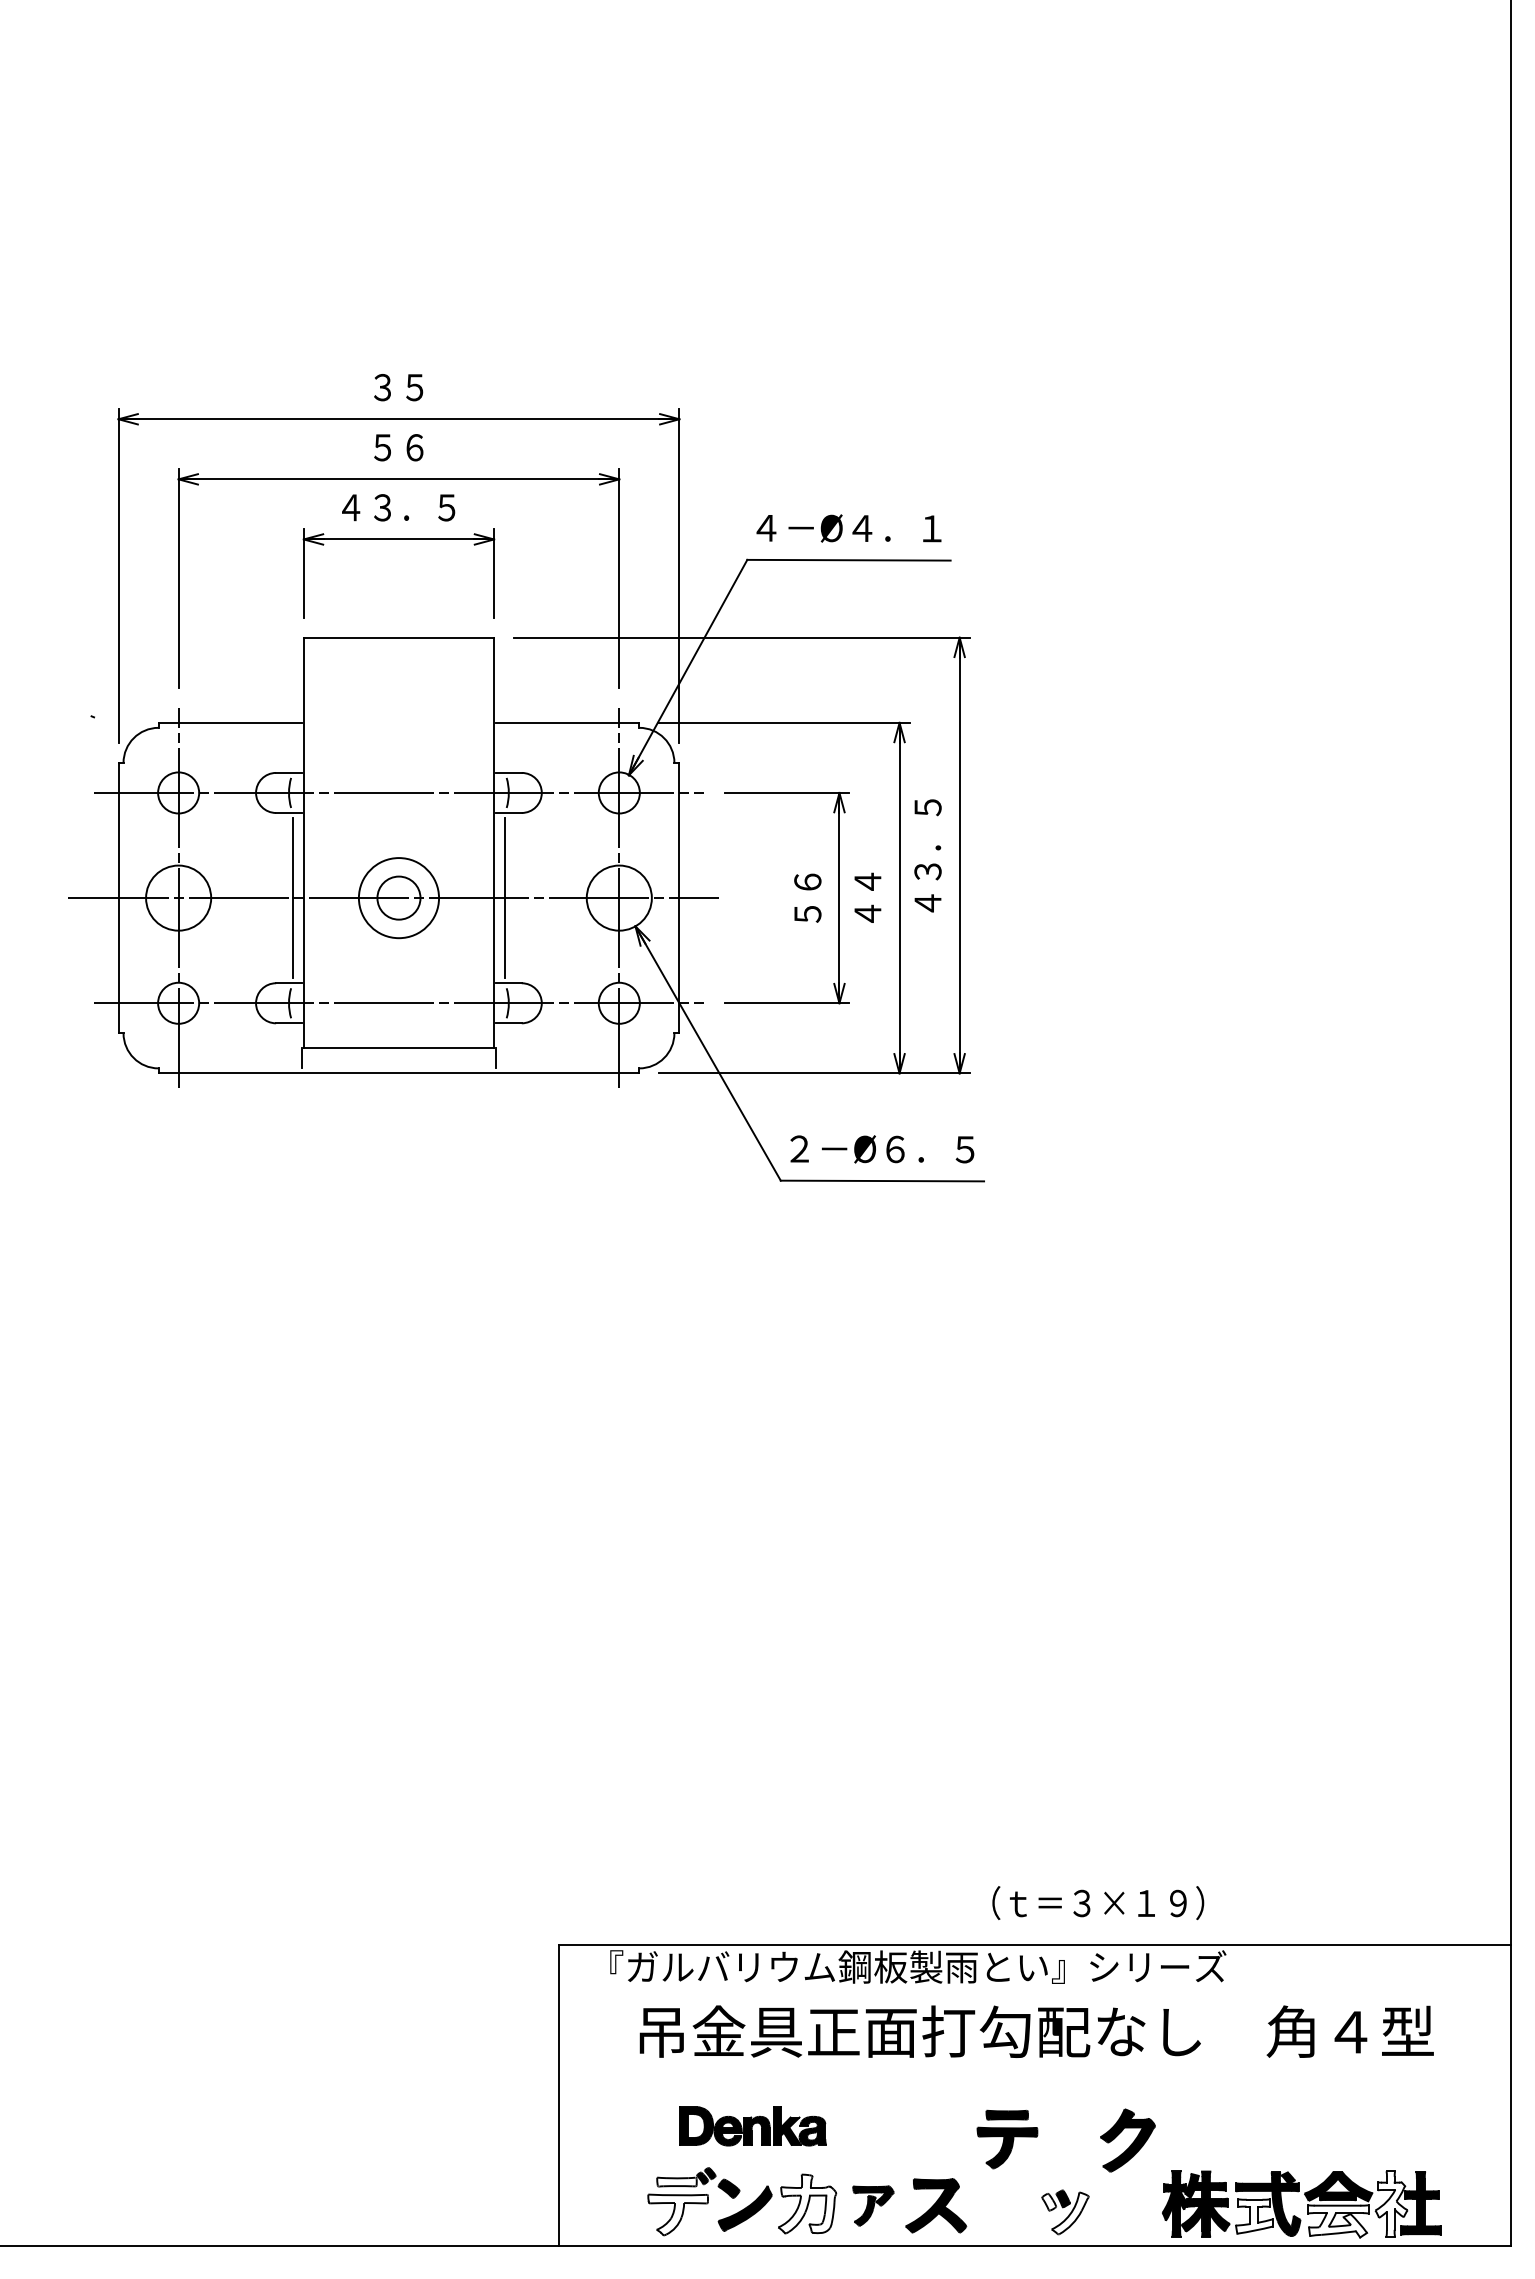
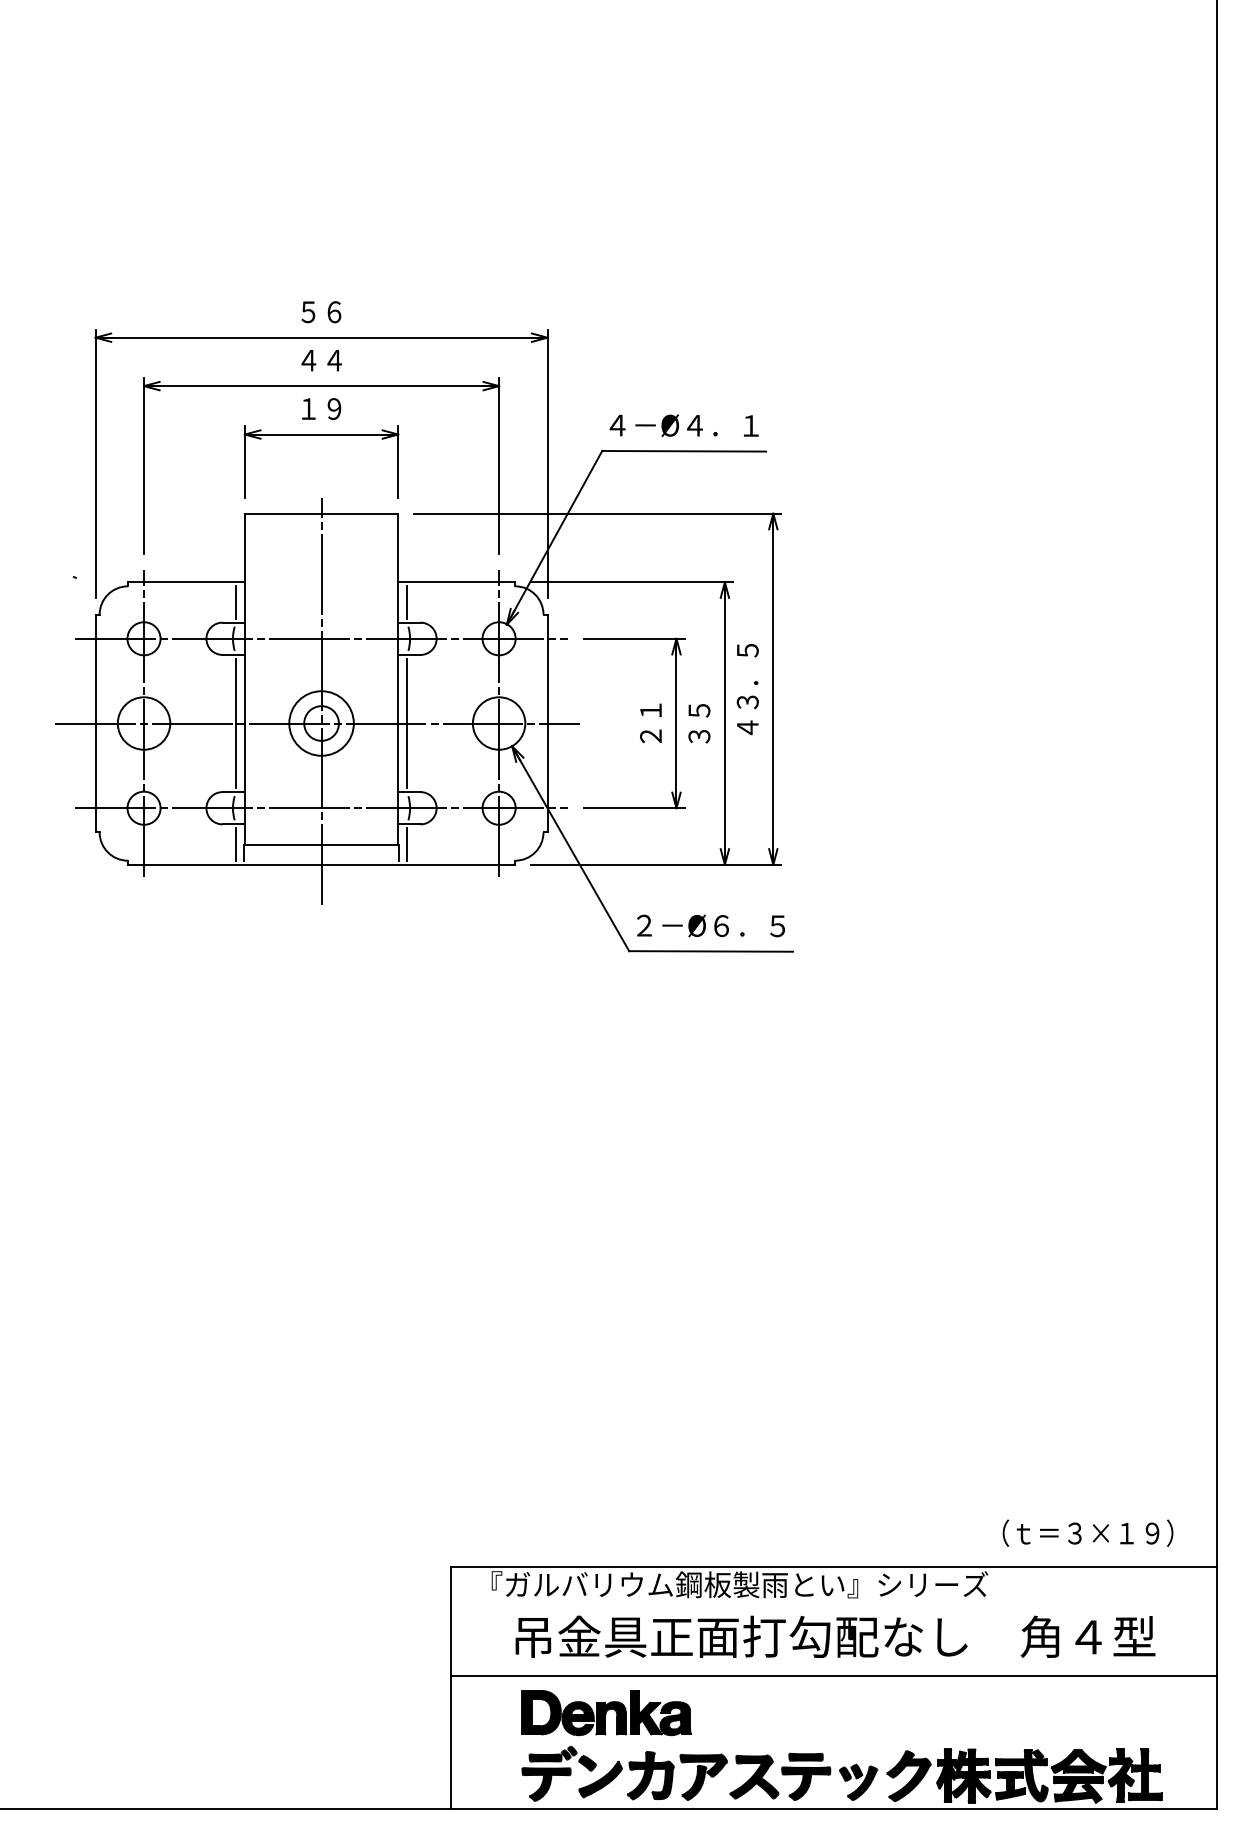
text: (398, 387) -> (321, 312), ３５ -> ５６
text: (399, 447) -> (322, 360), ５６ -> ４４
text: (398, 507) -> (321, 408), ４３．５ -> １９
line: (292, 747) -> (235, 602), added
line: (505, 747) -> (407, 602), added
line: (398, 870) -> (321, 701), added
text: (807, 897) -> (650, 723), ５６ -> ２１
text: (867, 897) -> (699, 723), ４４ -> ３５
line: (292, 1048) -> (235, 844), added
line: (505, 1048) -> (407, 844), added
text: (1098, 1903) -> (1088, 1533), moved
line: (1034, 2080) -> (833, 1676), added
part: (752, 2126) -> (606, 1713), size x1.43
part: (1007, 2139) -> (806, 1776), moved
part: (1127, 2140) -> (908, 1776), moved
fill: (676, 2181) -> (545, 1757), added
fill: (1049, 2201) -> (845, 1773), added
fill: (807, 2203) -> (650, 1775), added
fill: (1391, 2204) -> (1121, 1776), added
part: (873, 2205) -> (703, 1776), size x1.43
fill: (1069, 2213) -> (861, 1783), added
fill: (677, 2214) -> (545, 1784), added
fill: (1253, 2216) -> (1010, 1785), added
fill: (1337, 2221) -> (1077, 1789), added

